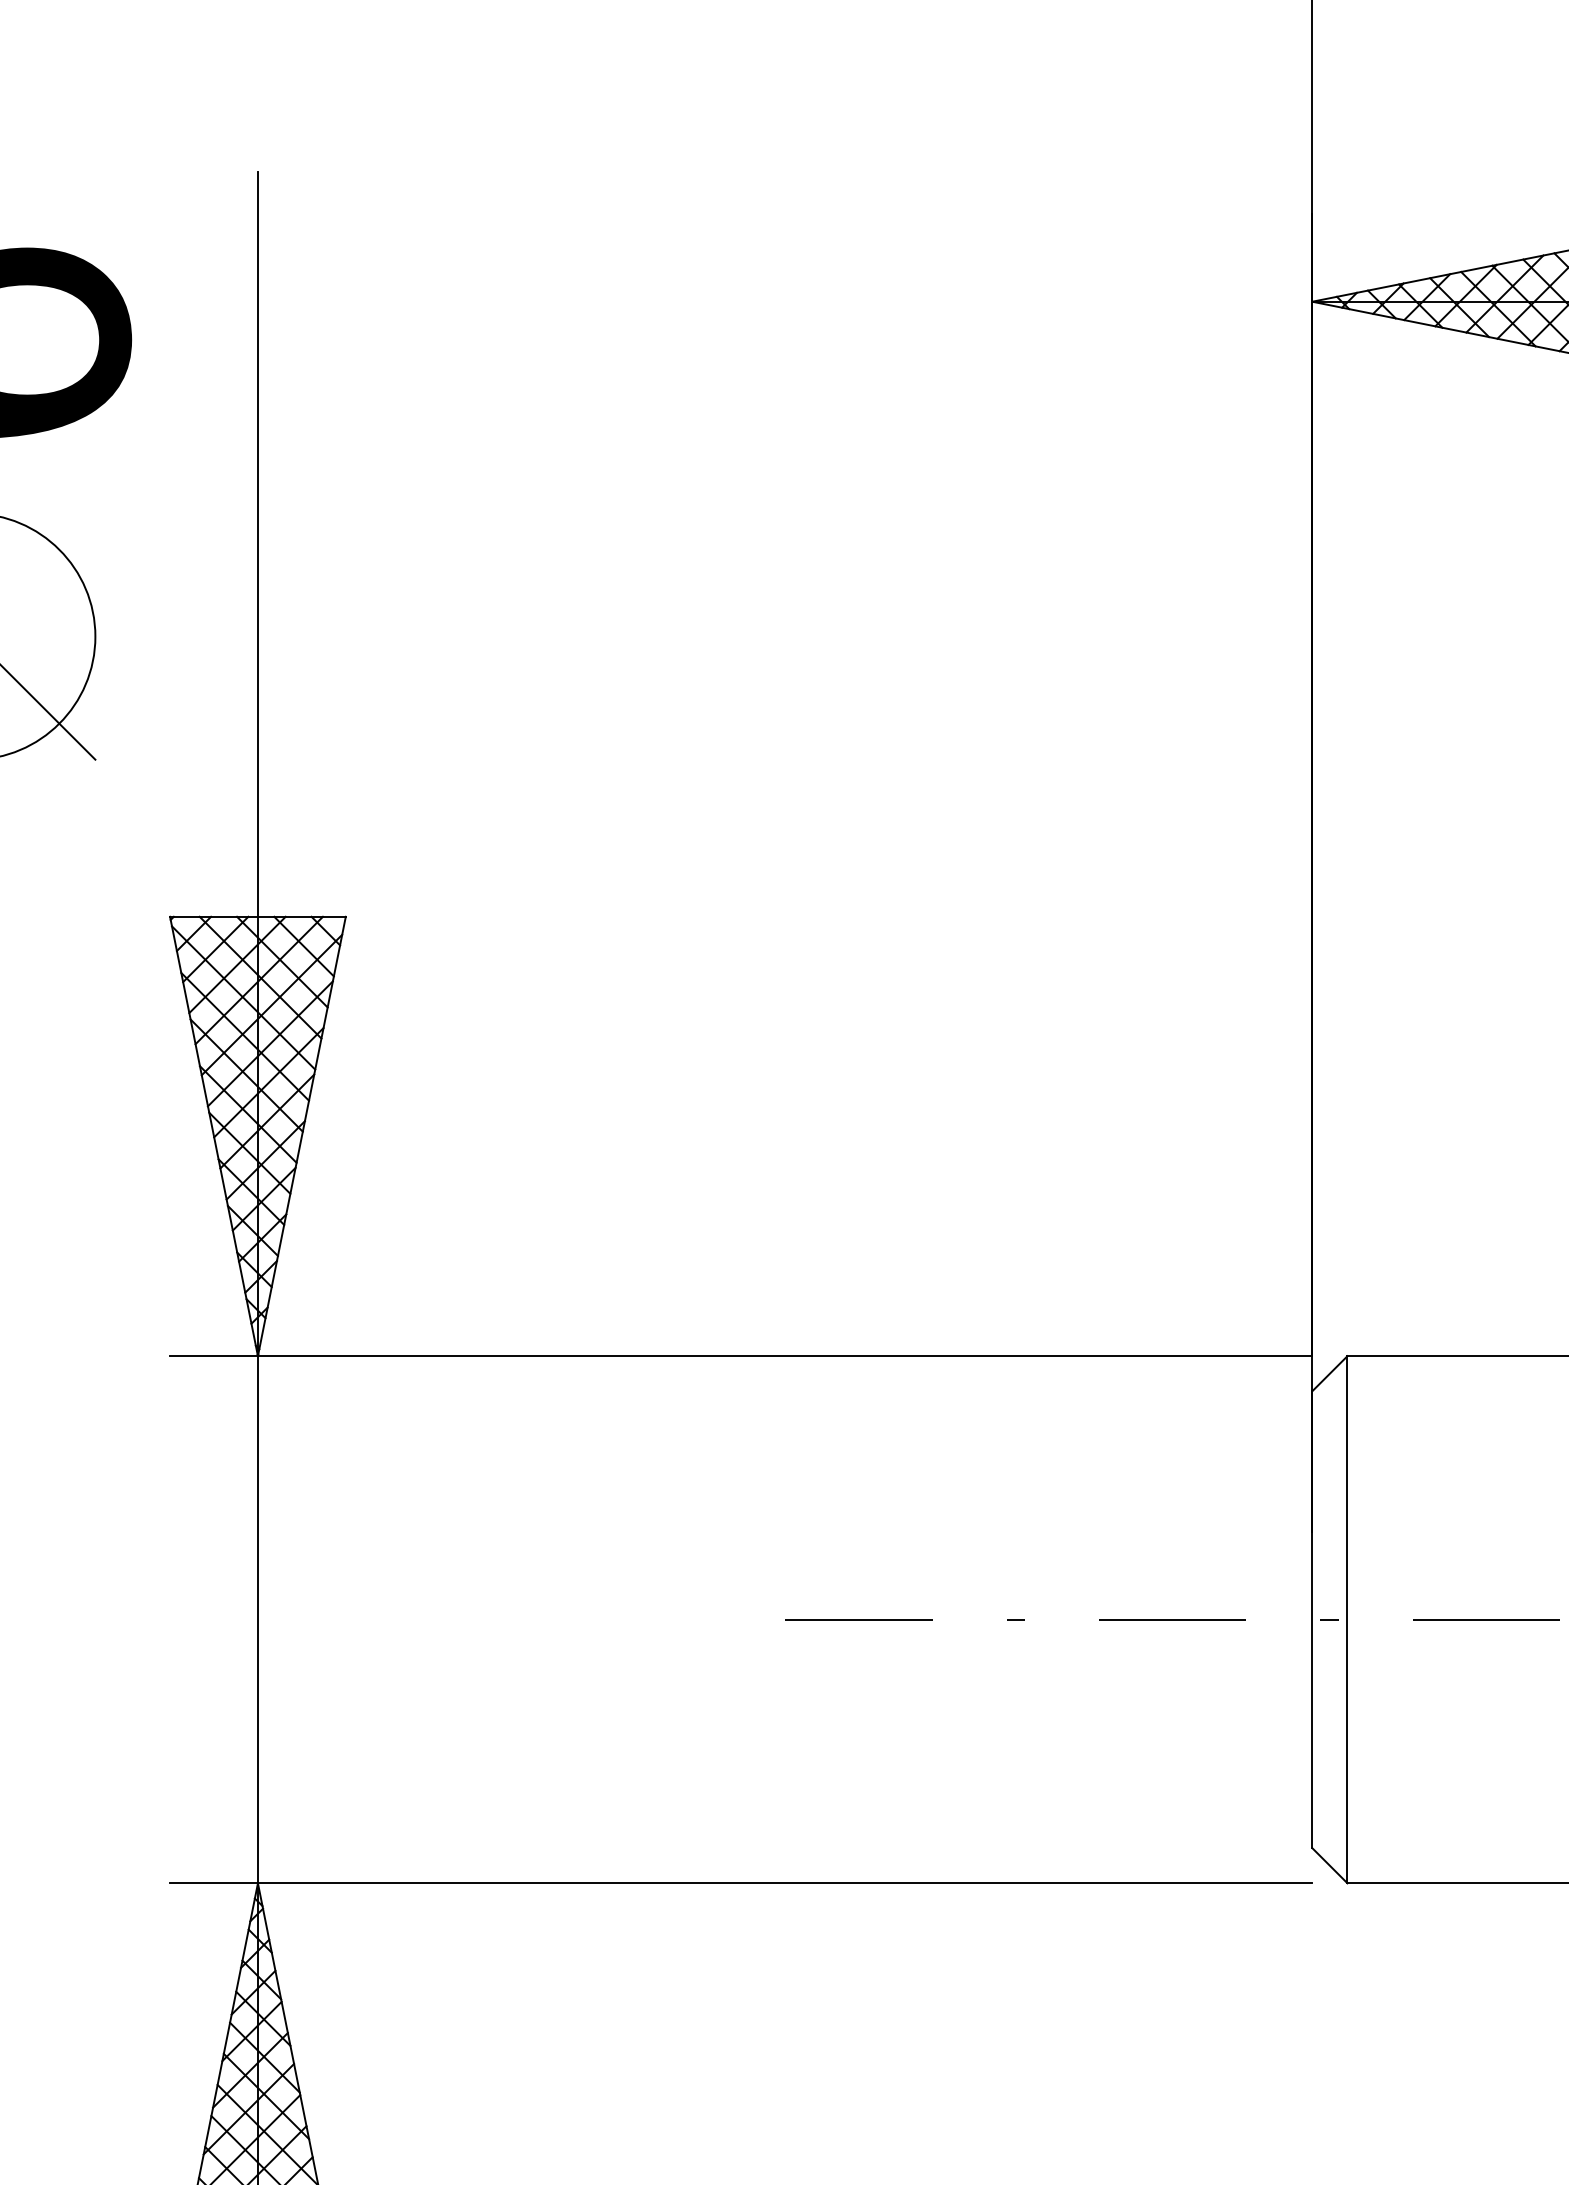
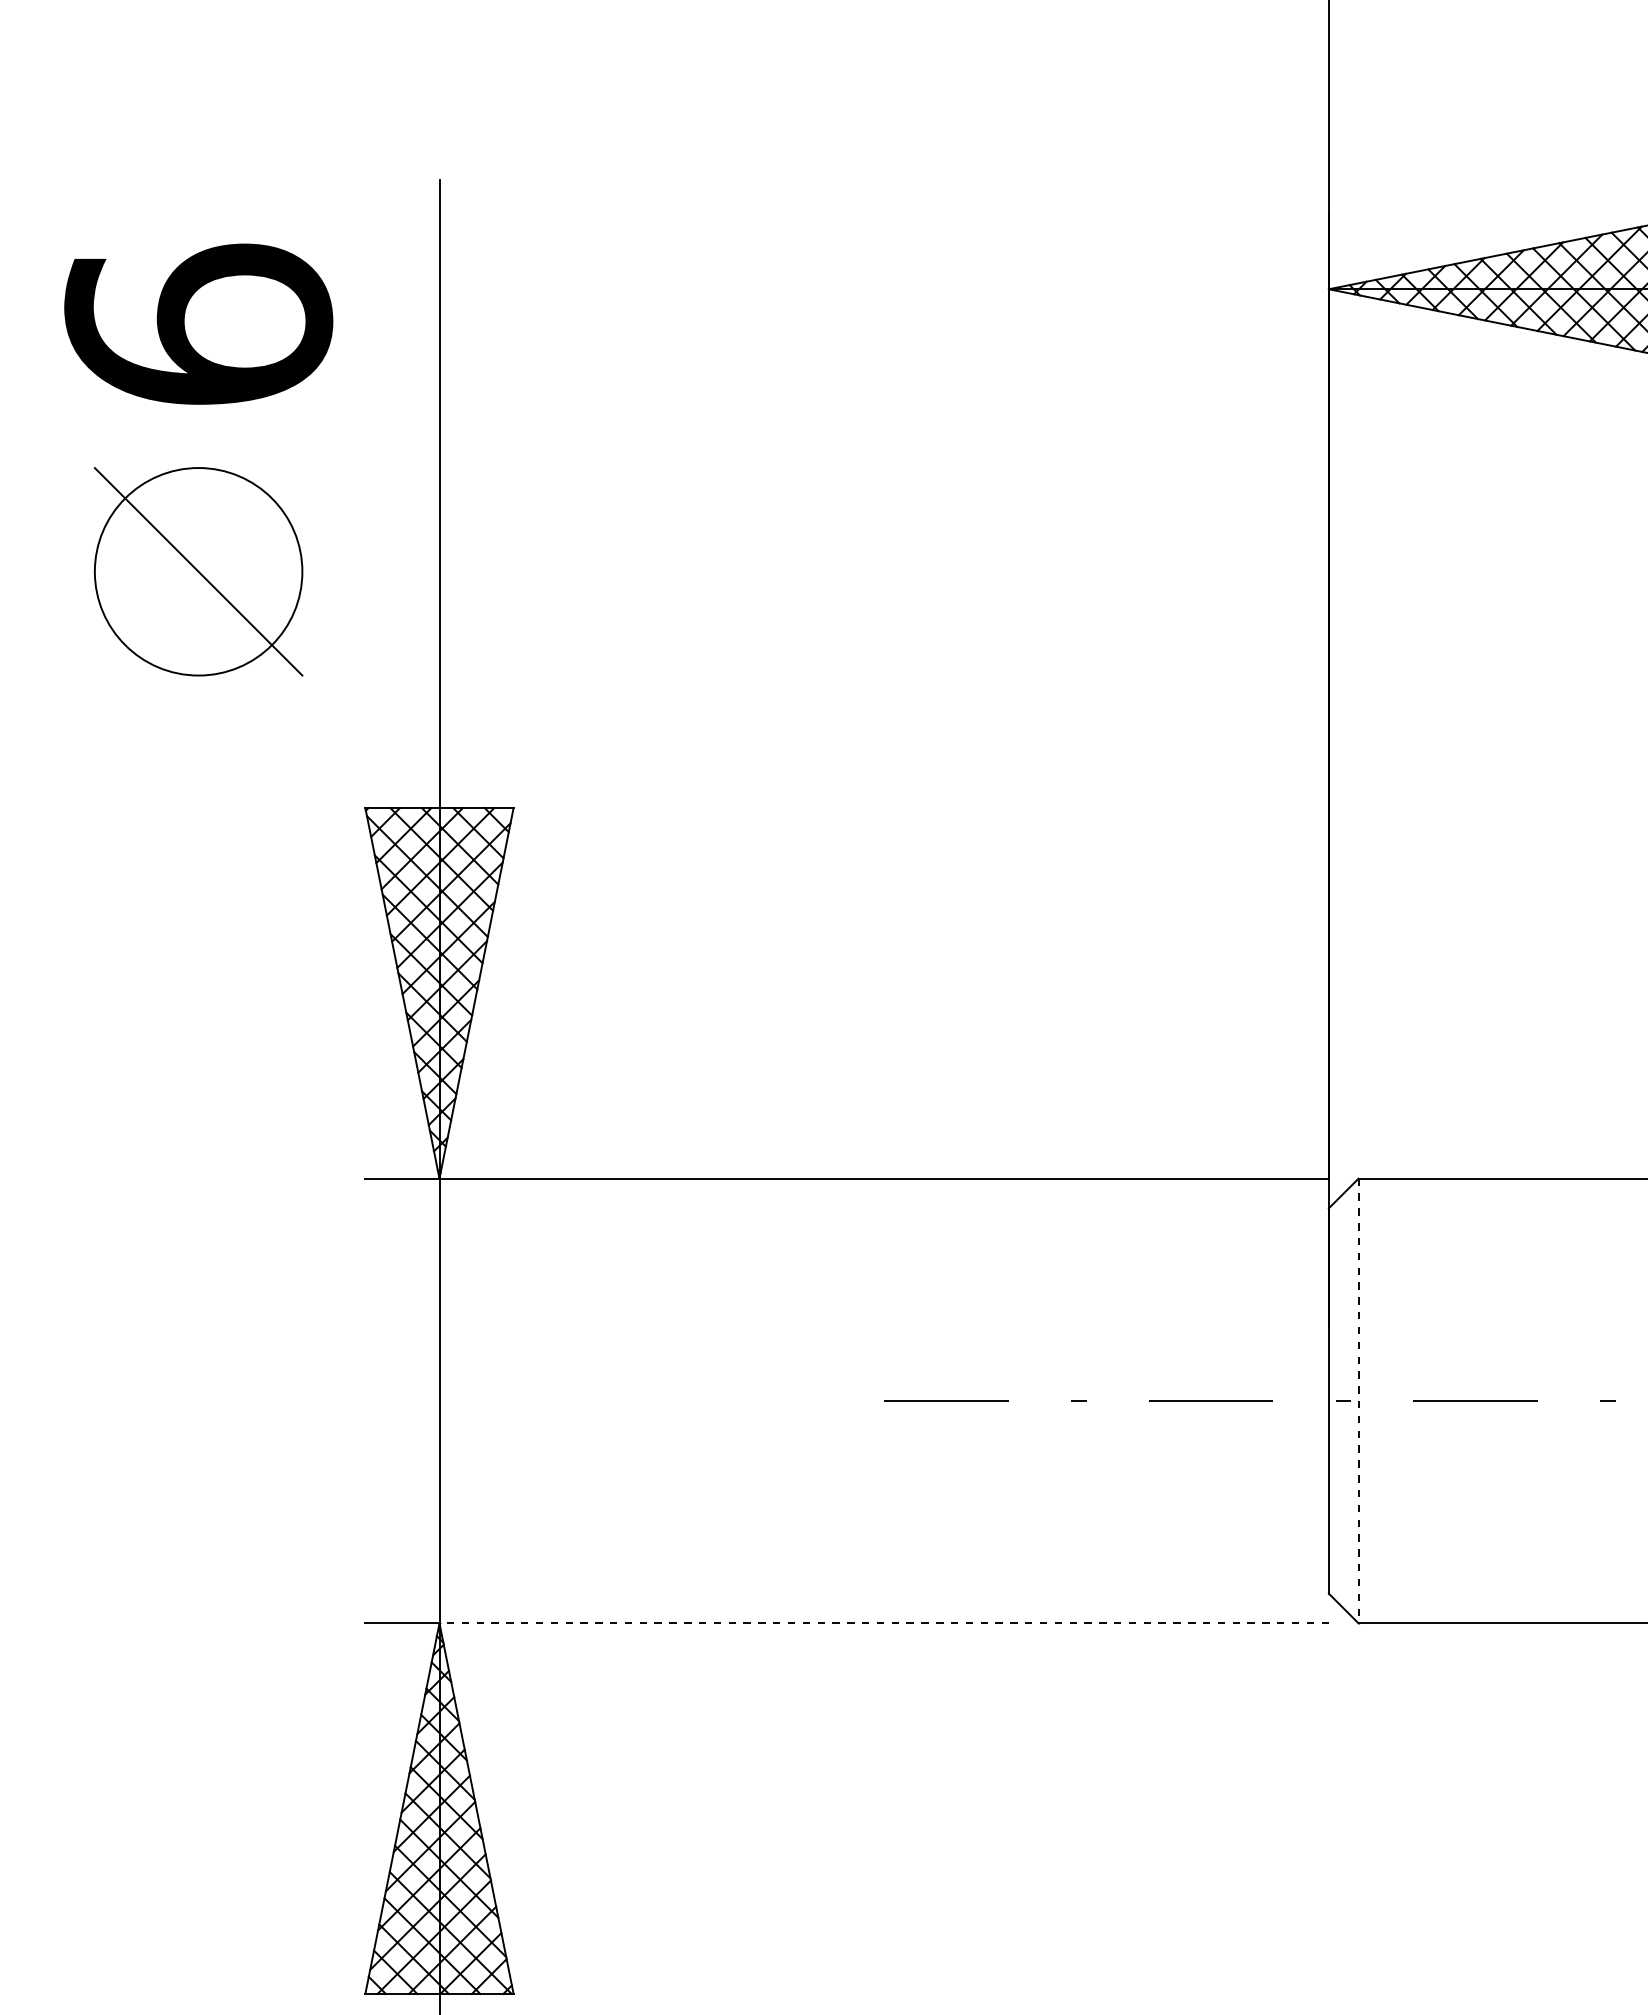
line: (1347, 1620) -> (1358, 1401), solid -> dashed
line: (785, 1883) -> (884, 1623), solid -> dashed

